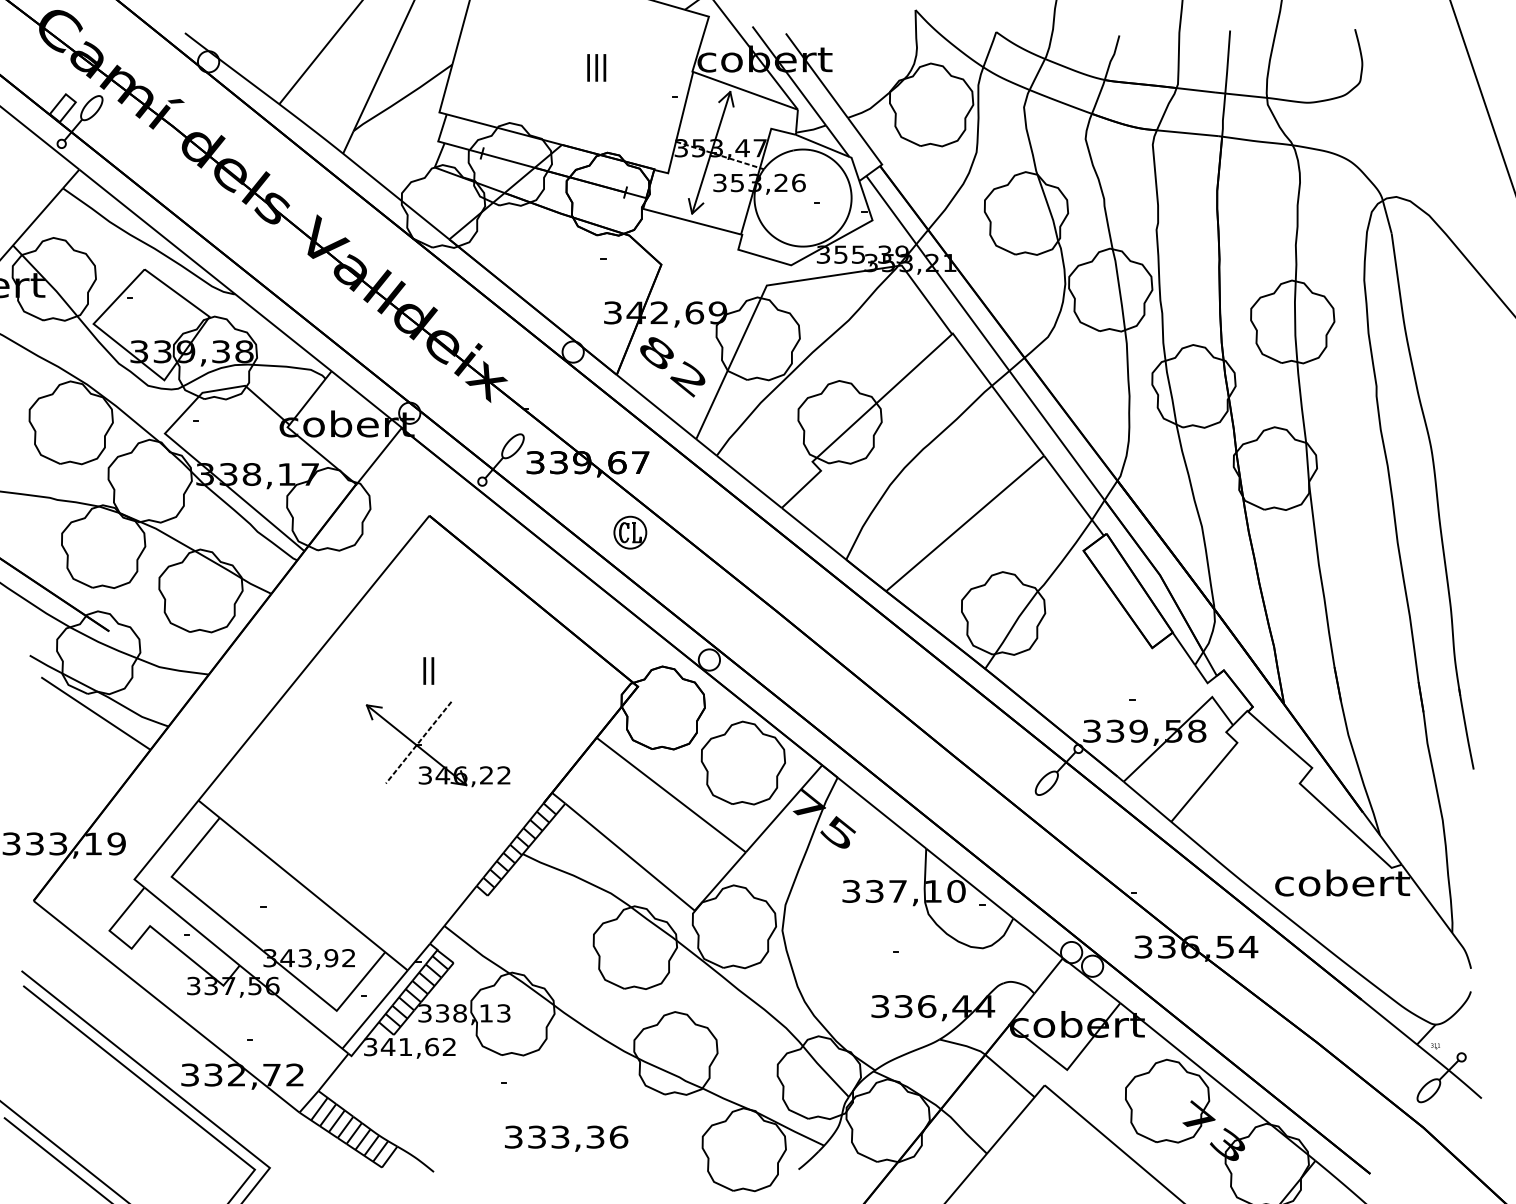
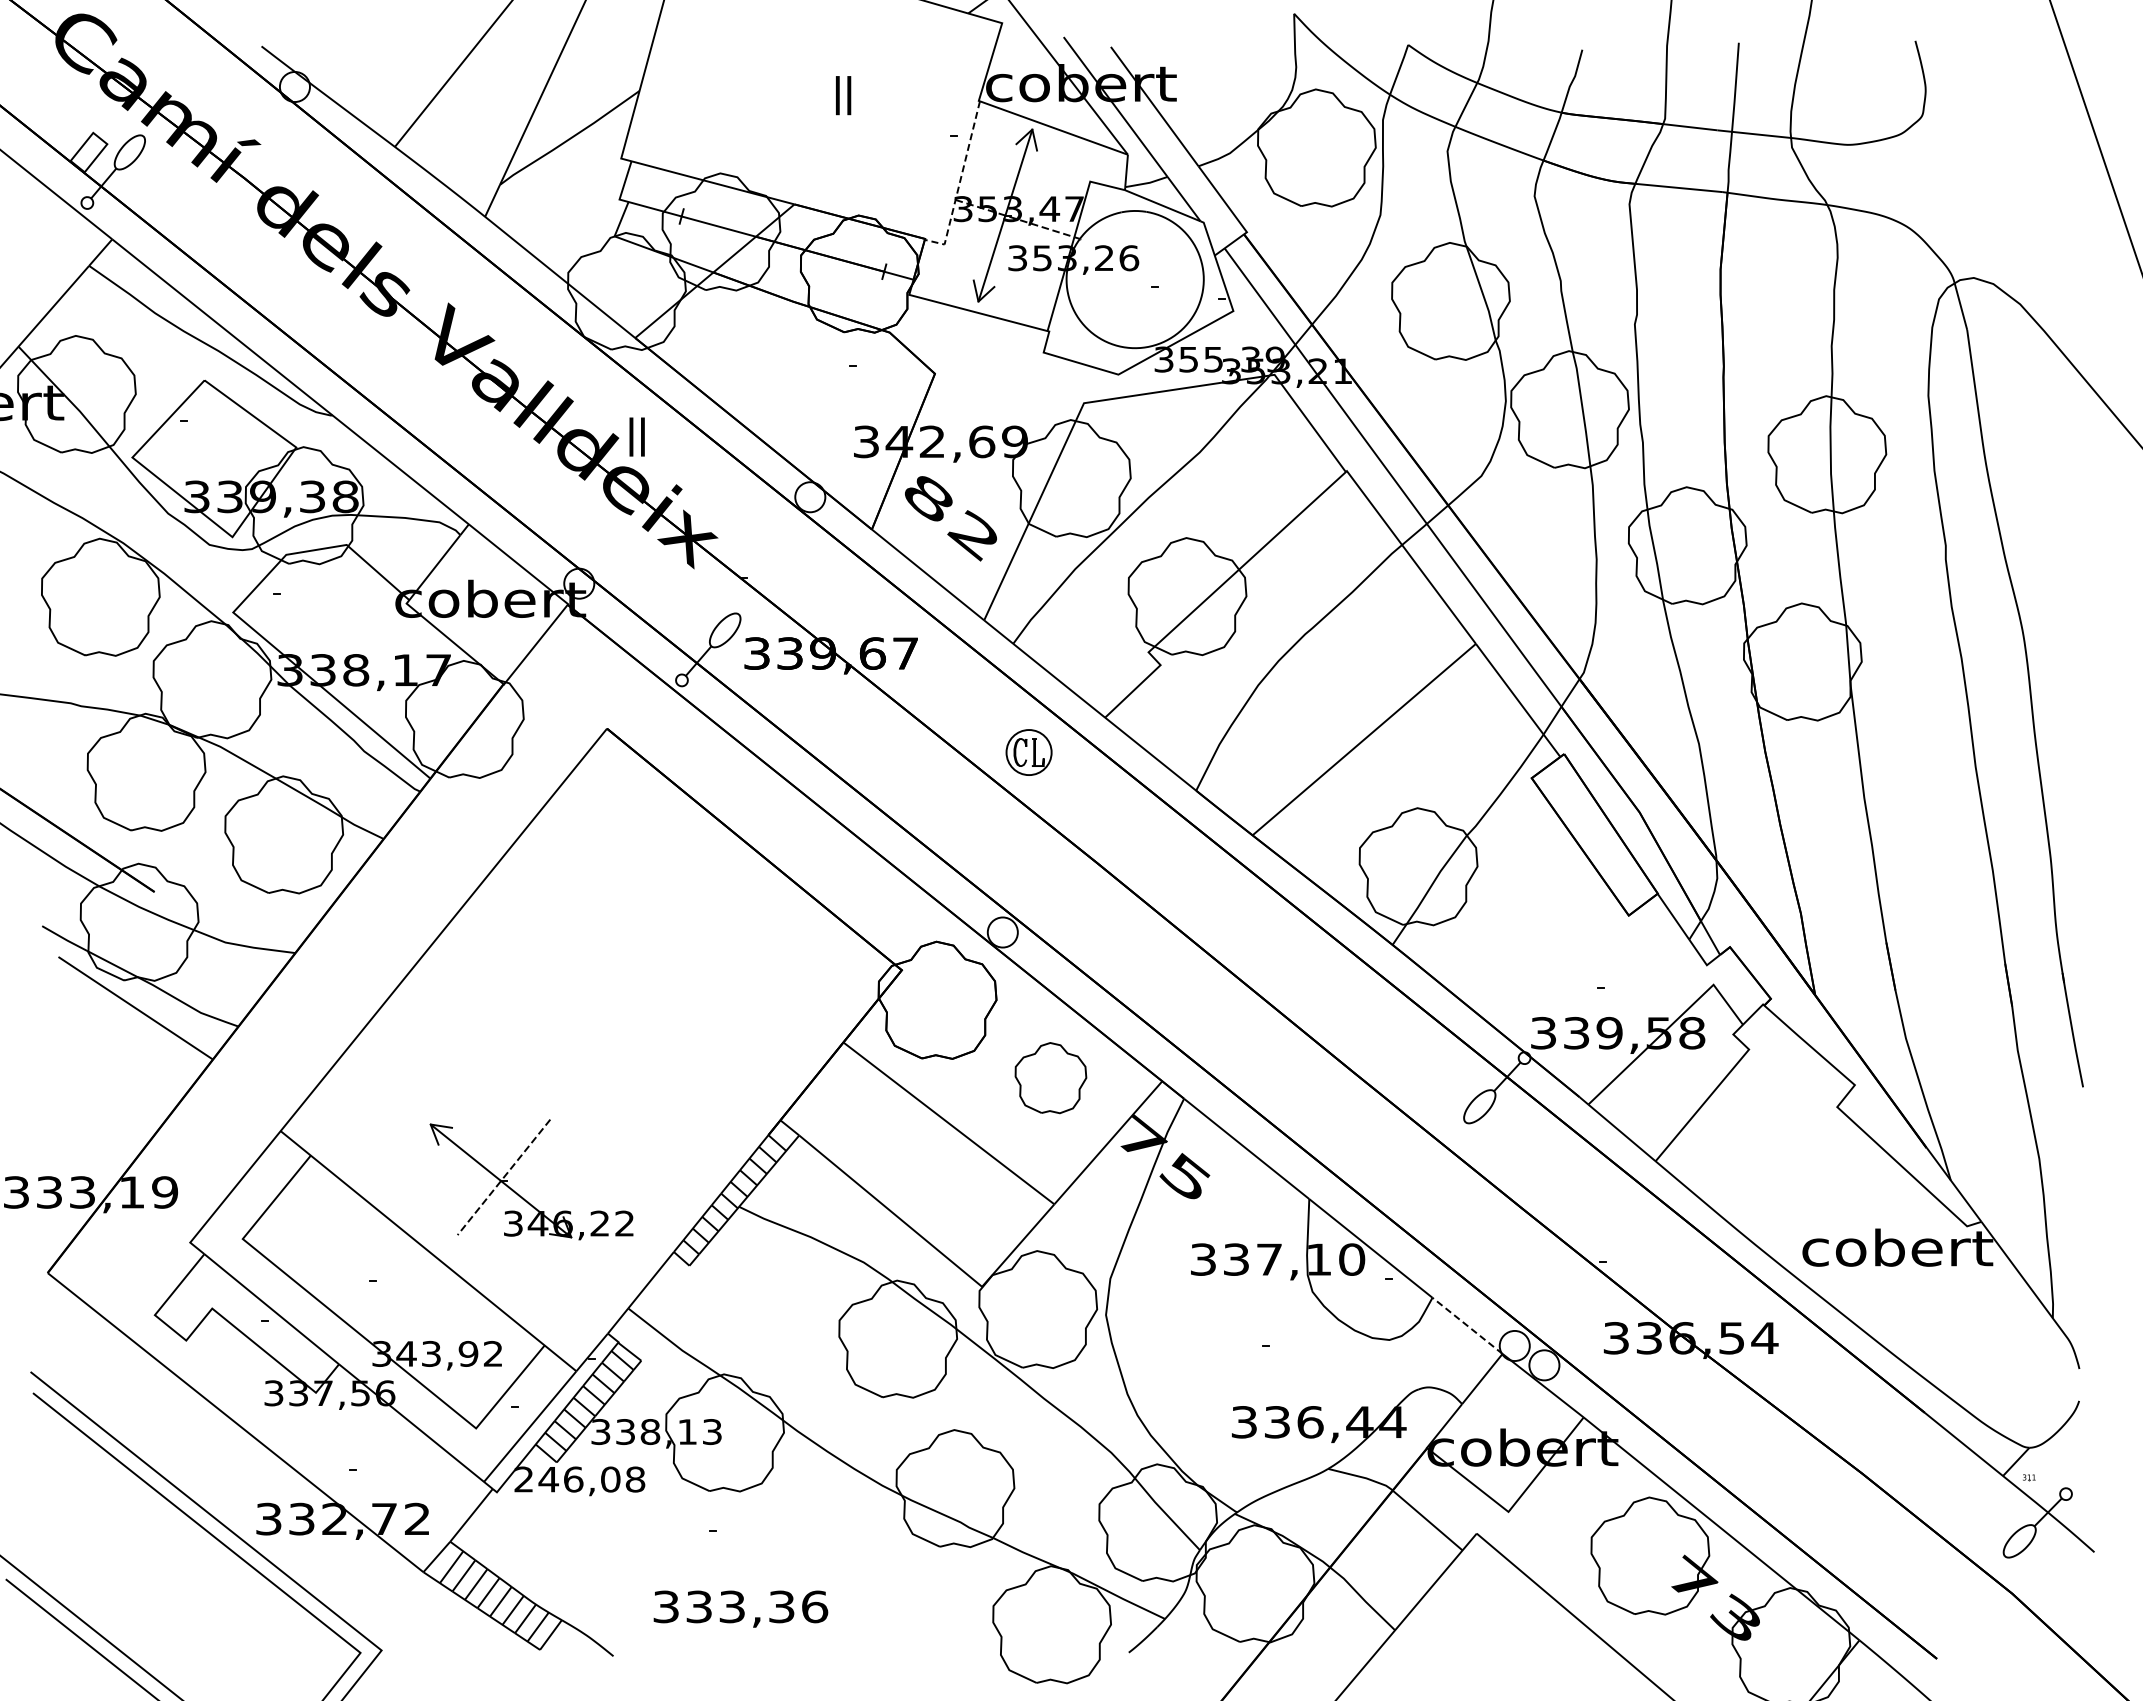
text: (596, 67) -> (843, 95), III -> II
line: (678, 130) -> (959, 183), solid -> dashed
part: (629, 532) -> (1028, 752), moved
text: (428, 670) -> (636, 436), moved
part: (428, 753) -> (517, 1192), moved
part: (743, 762) -> (1050, 1077), size x0.6
line: (1038, 938) -> (1467, 1325), solid -> dashed
text: (409, 1047) -> (579, 1479), 341,62 -> 246,08
text: (566, 1138) -> (740, 1608), moved

